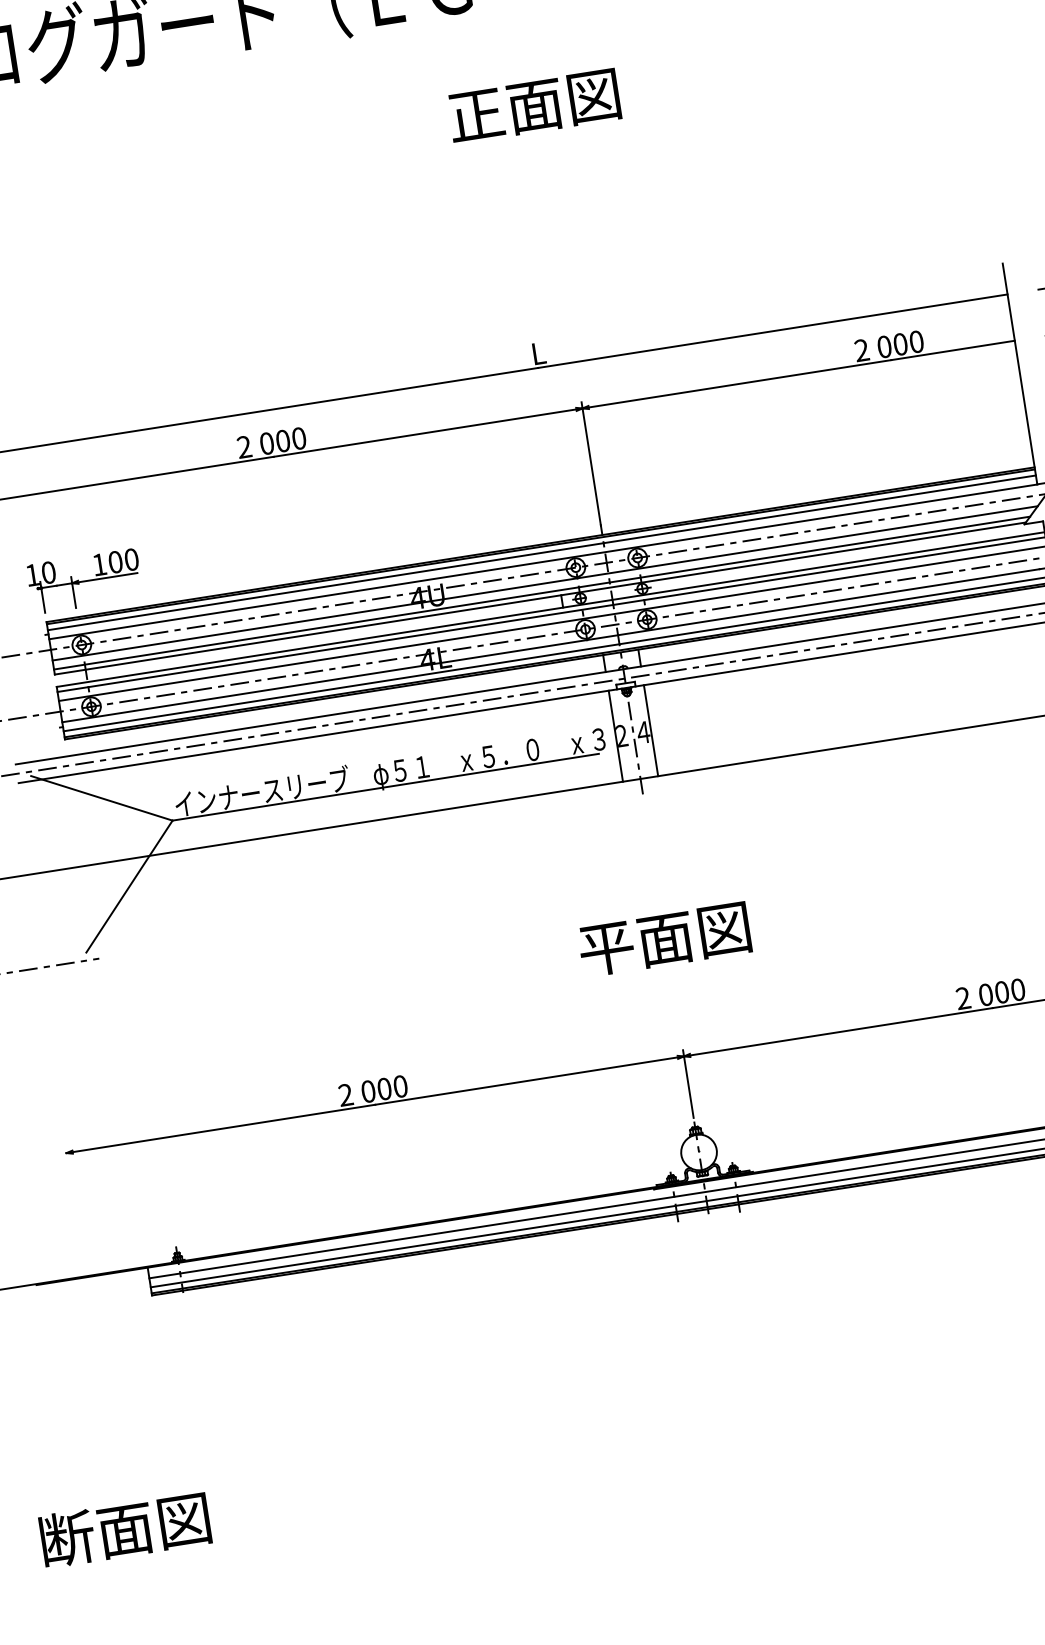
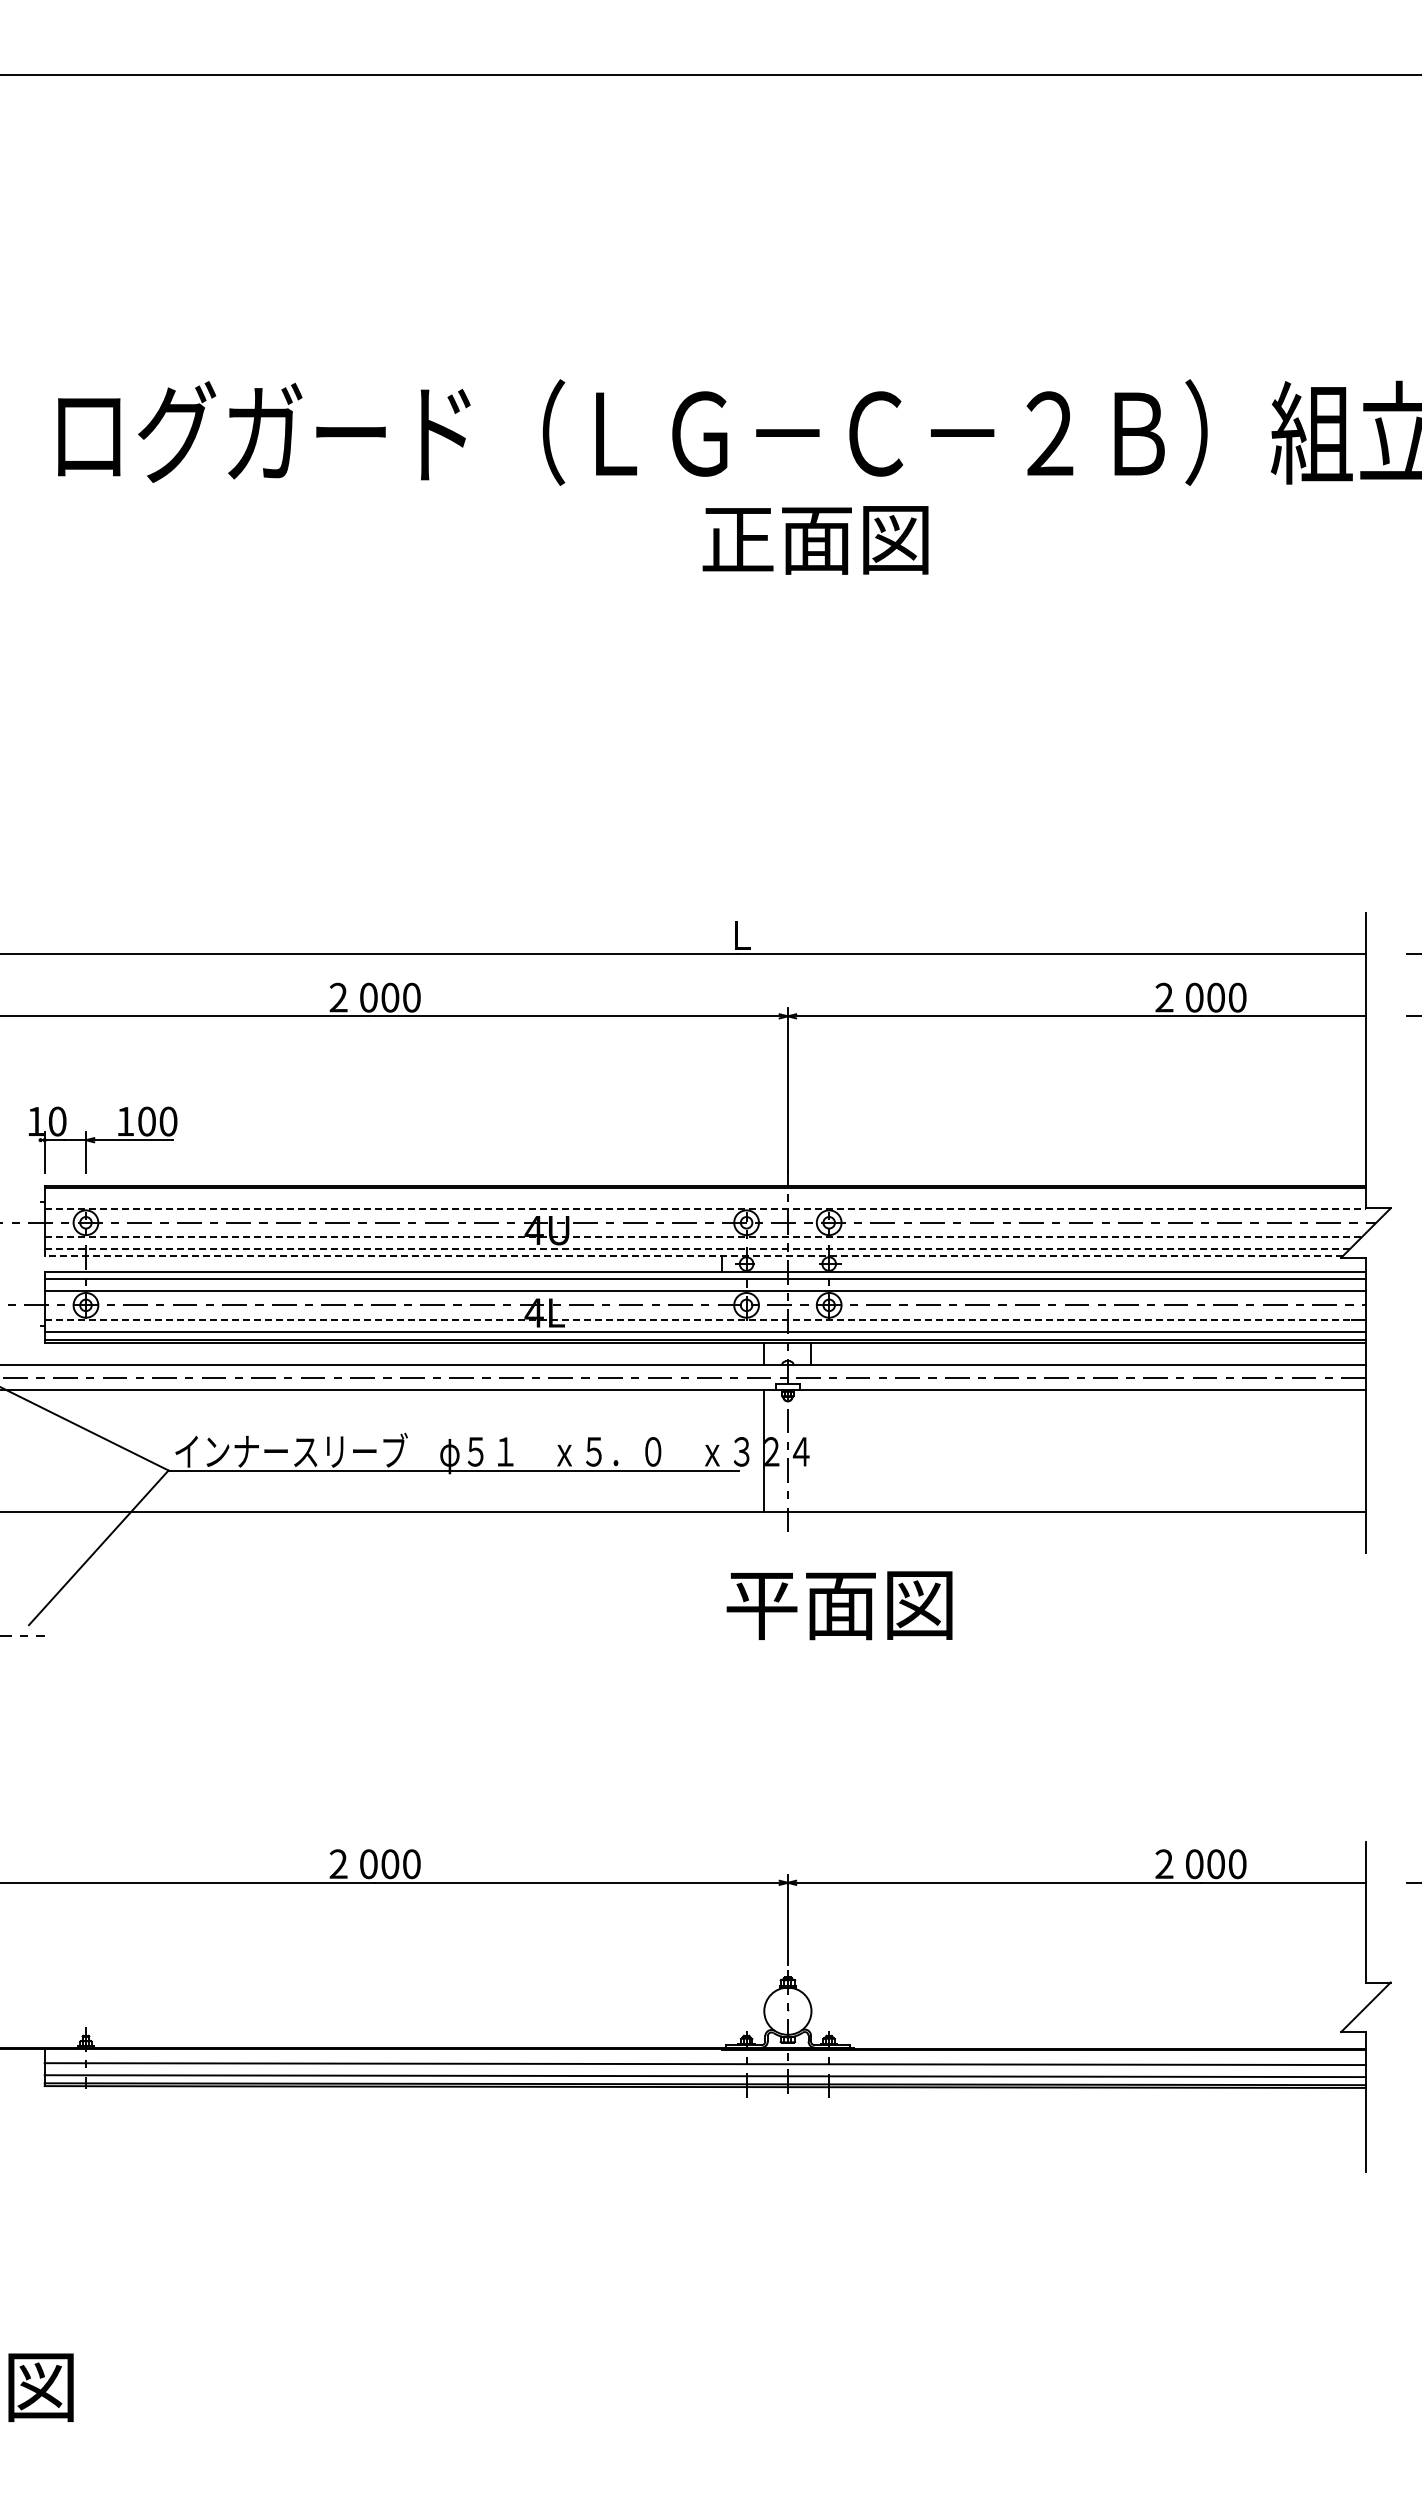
text: (534, 106) -> (815, 540), moved
line: (541, 552) -> (704, 1196), removed
line: (543, 561) -> (705, 1208), solid -> dashed
line: (545, 583) -> (703, 1237), solid -> dashed
line: (542, 593) -> (697, 1249), solid -> dashed
line: (539, 598) -> (693, 1255), solid -> dashed
line: (551, 645) -> (698, 1319), solid -> dashed
line: (651, 730) -> (811, 1450), removed
text: (664, 939) -> (839, 1605), moved

